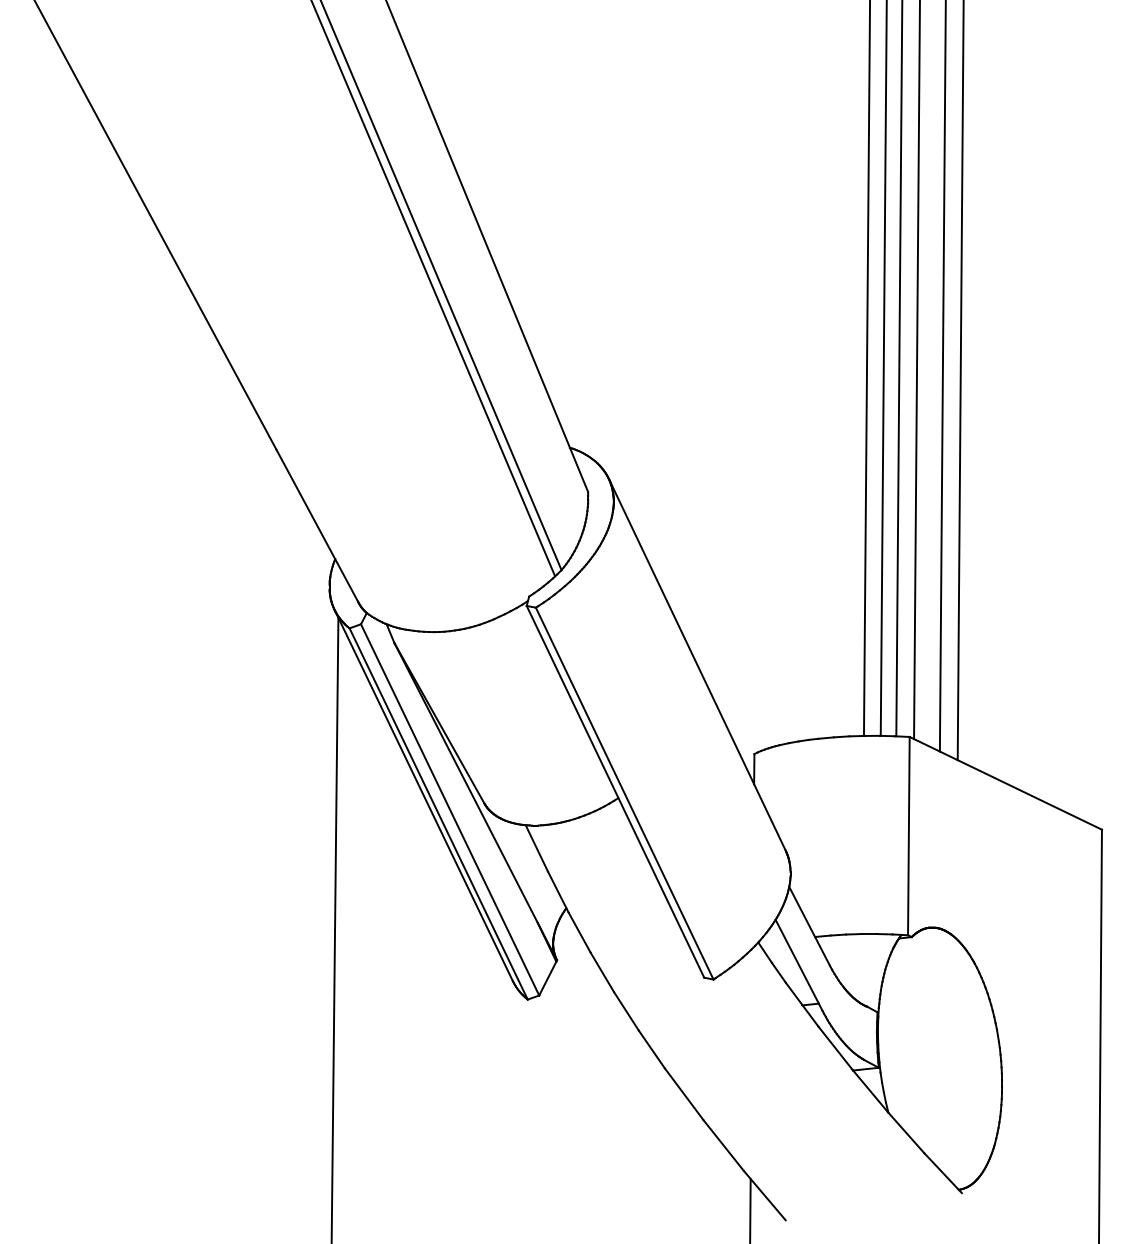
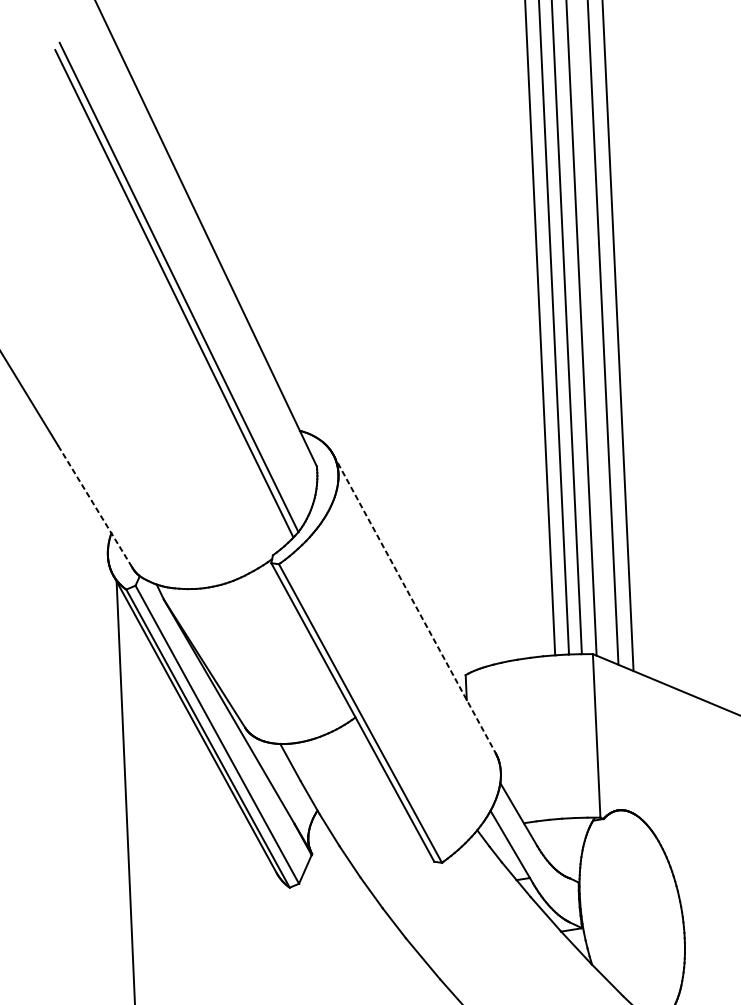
line: (316, 525) -> (94, 506), solid -> dashed
line: (697, 665) -> (414, 604), solid -> dashed

